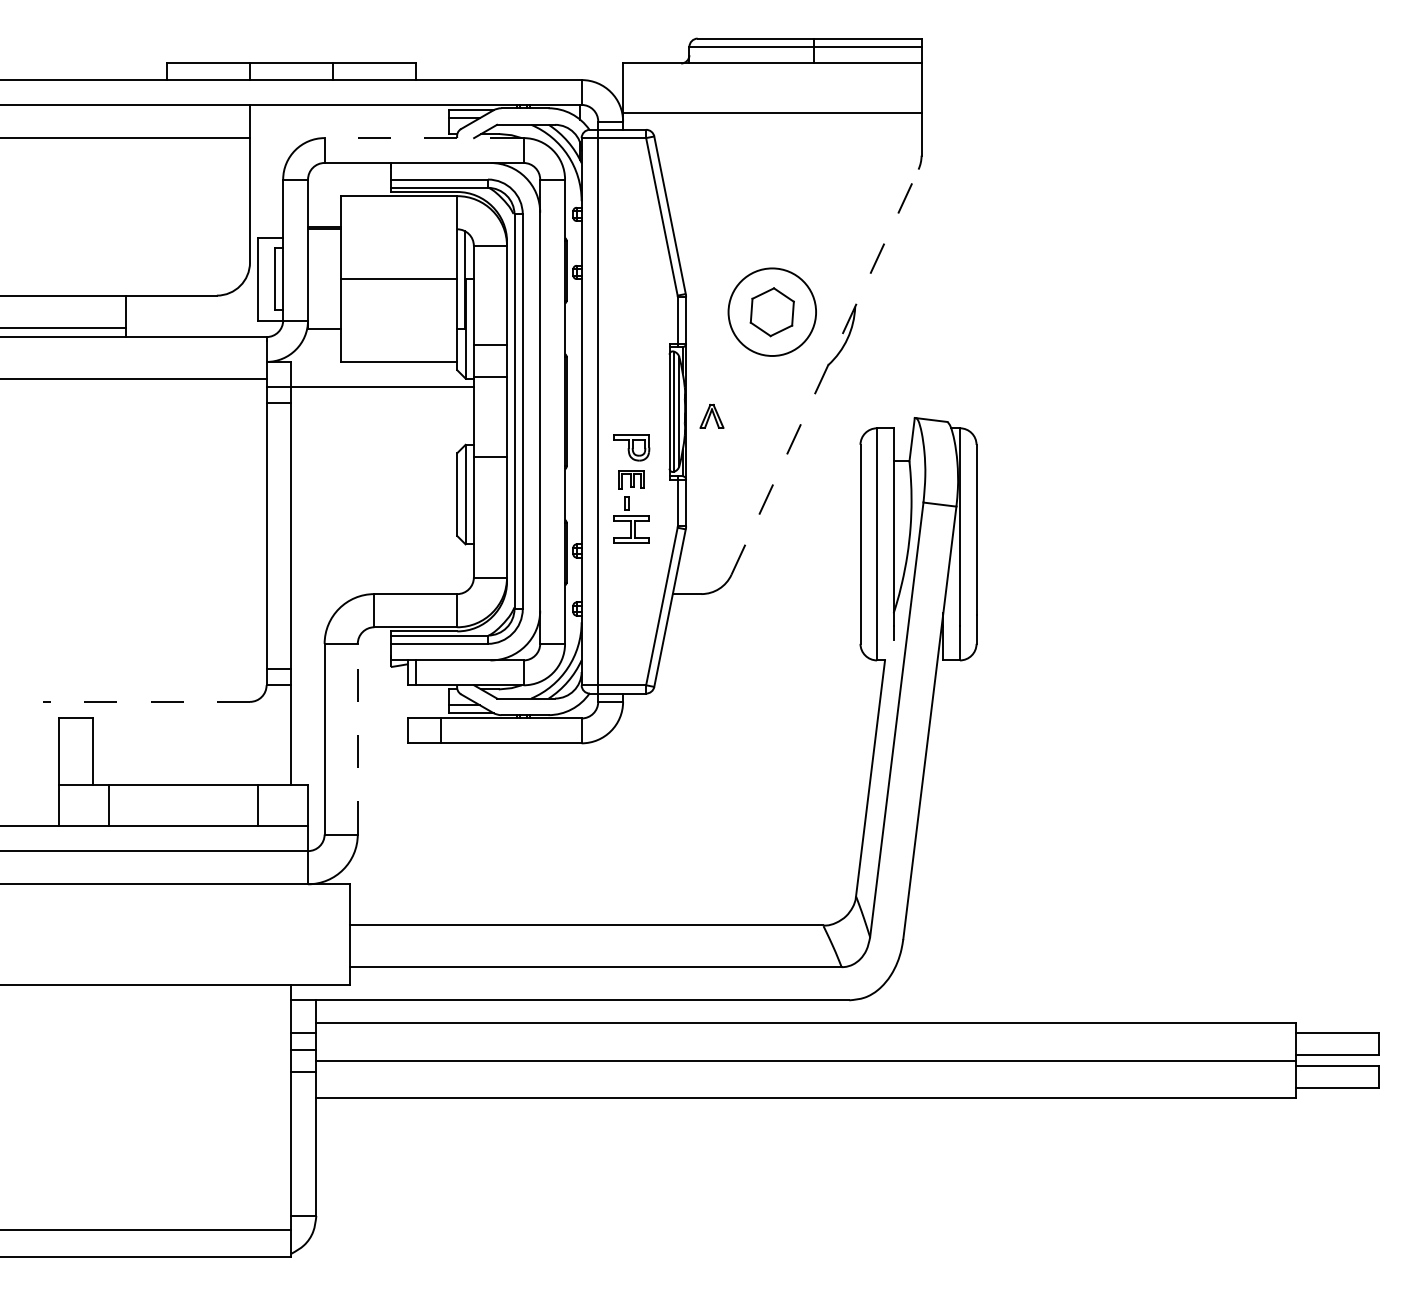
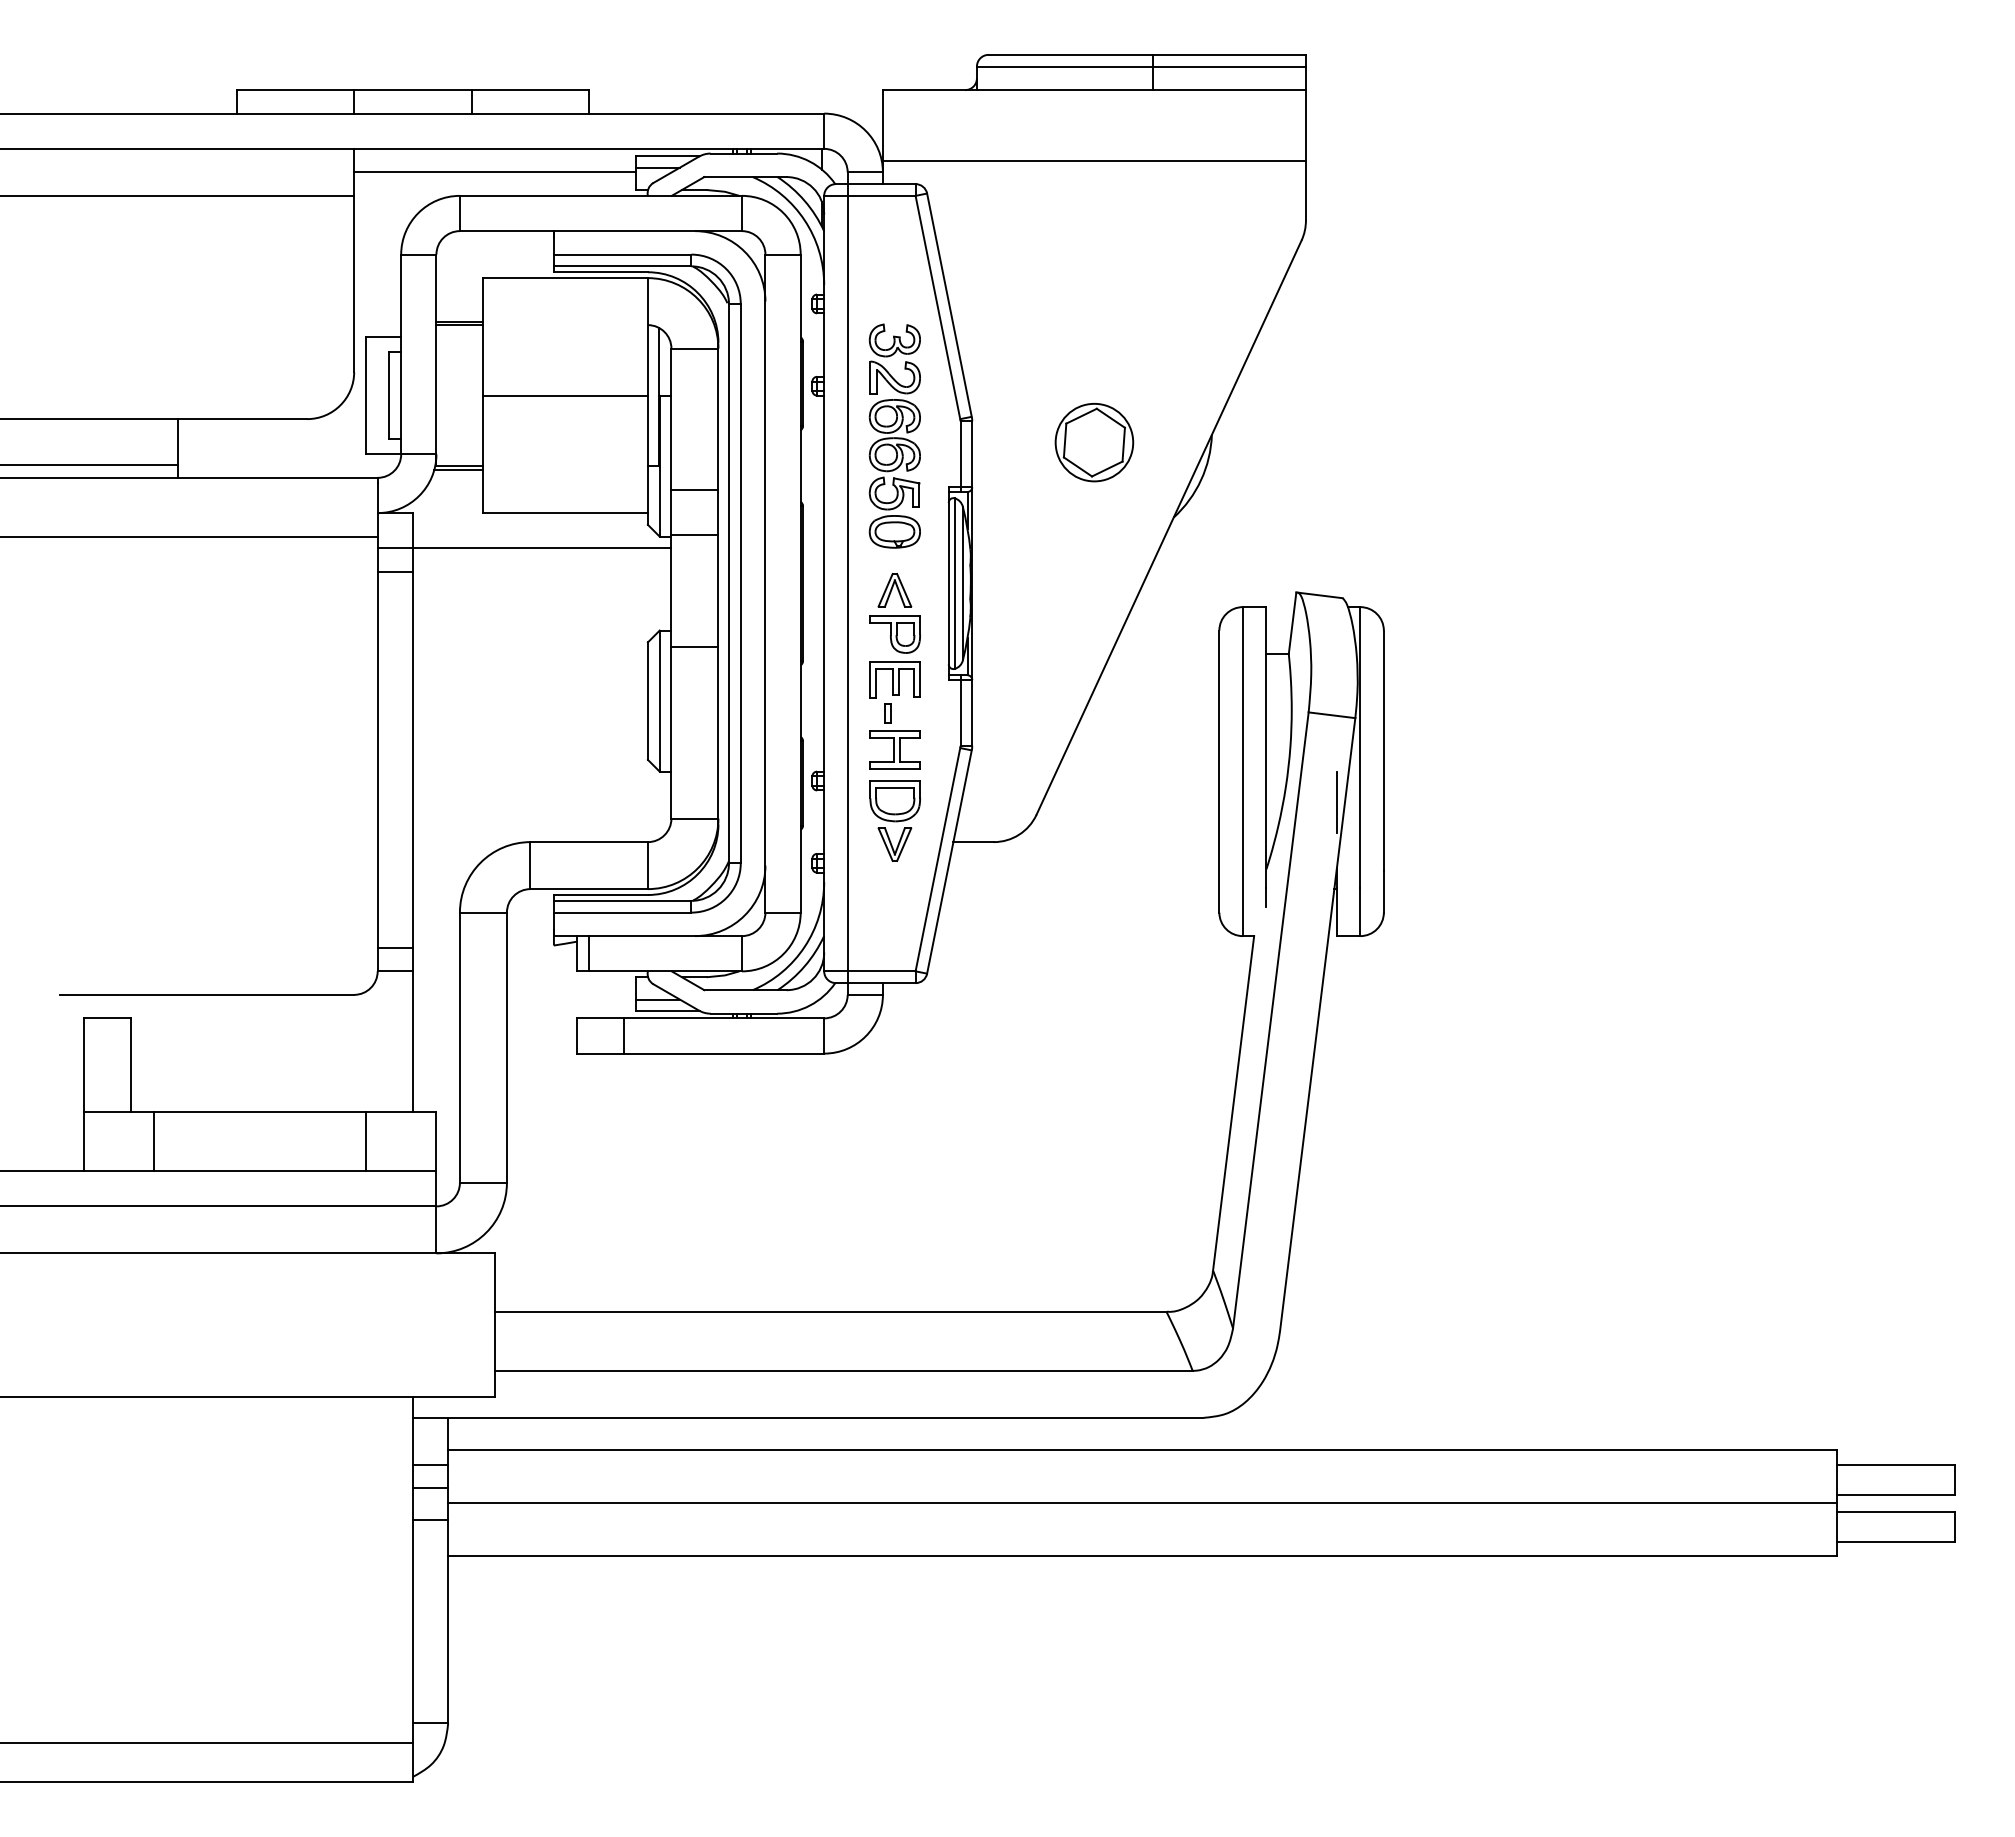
line: (349, 121) -> (495, 172), added
line: (423, 137) -> (600, 195), dashed -> solid
part: (631, 307) -> (894, 435), added
circle: (772, 312) -> (1094, 442), size x0.62
line: (323, 331) -> (458, 469), added
line: (825, 372) -> (1169, 527), dashed -> solid
part: (711, 416) -> (894, 590), moved
part: (631, 479) -> (894, 679), size x1.43
line: (943, 566) -> (1336, 802), added
part: (631, 578) -> (894, 820), added
line: (146, 701) -> (207, 994), dashed -> solid
line: (357, 739) -> (506, 1047), dashed -> solid

